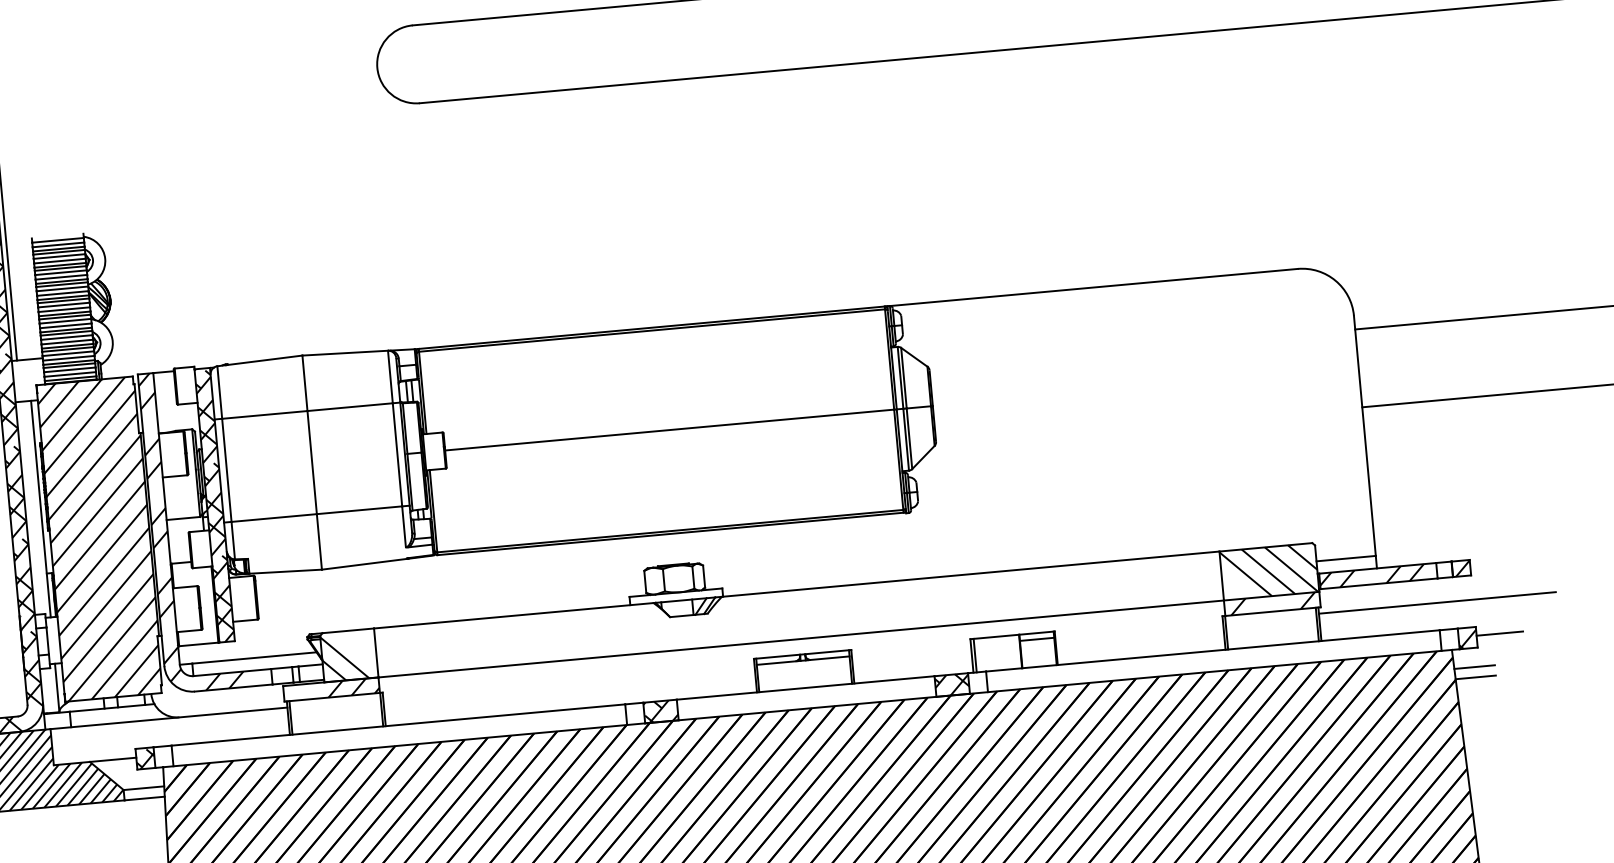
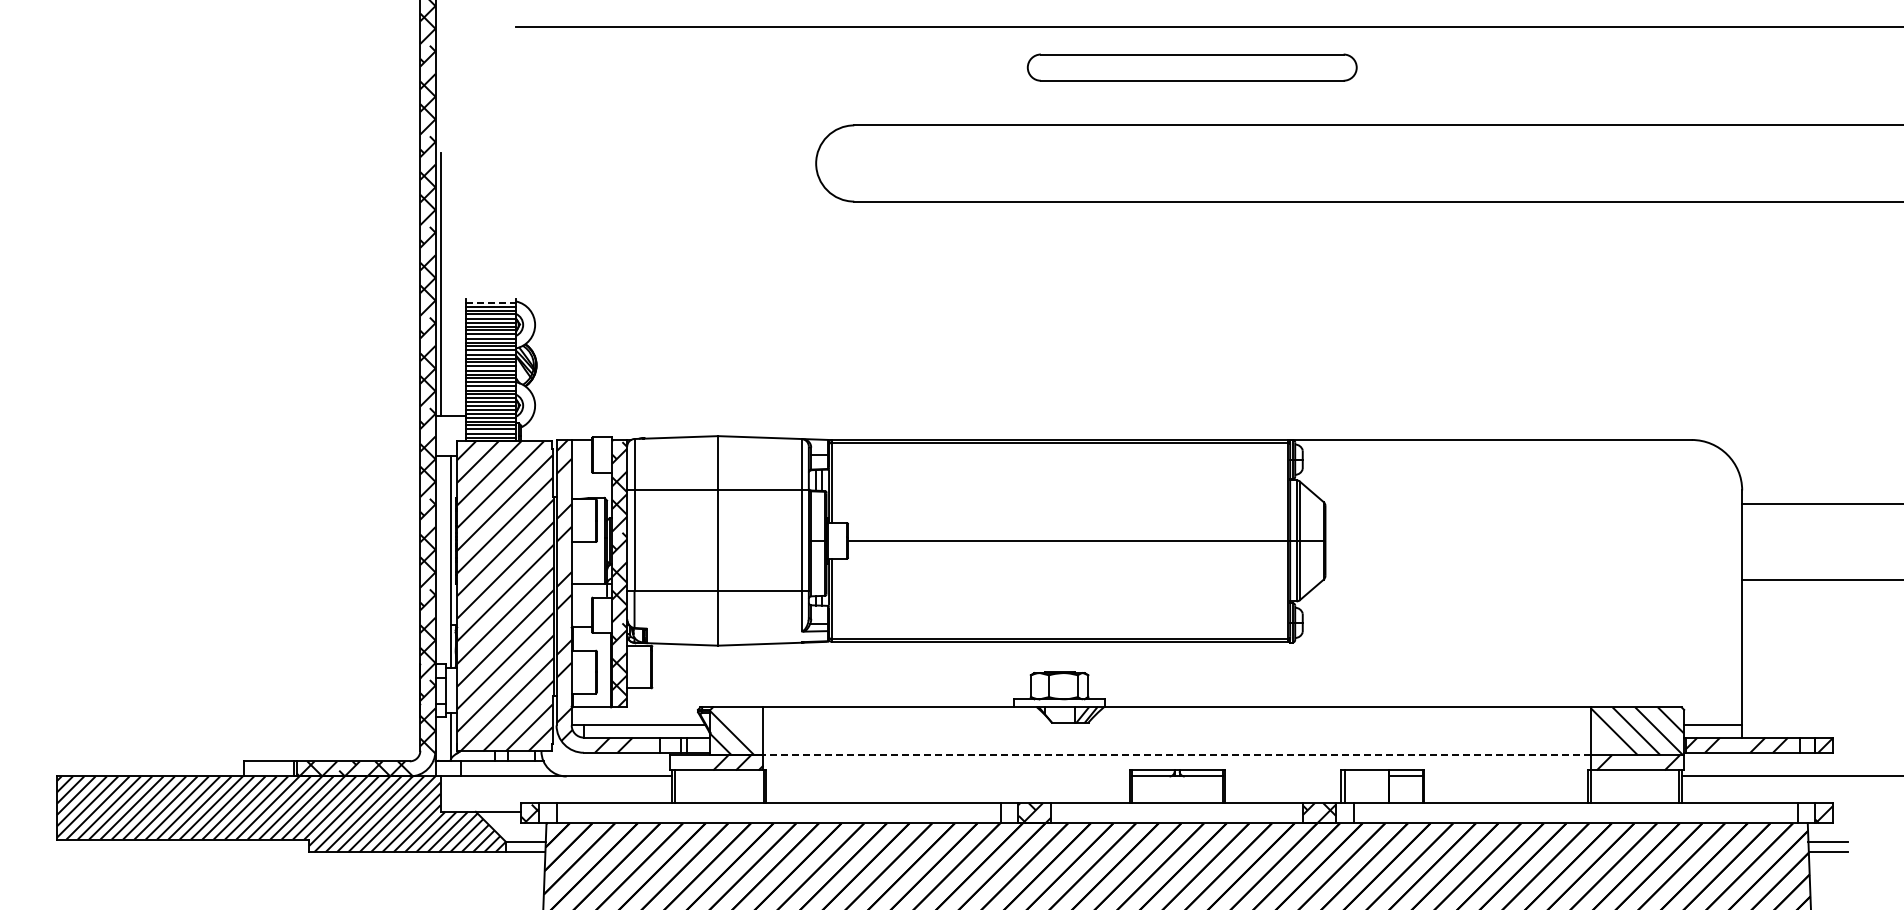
line: (58, 240) -> (491, 302), solid -> dashed
line: (1499, 633) -> (1855, 811), removed
line: (801, 639) -> (1177, 755), solid -> dashed

